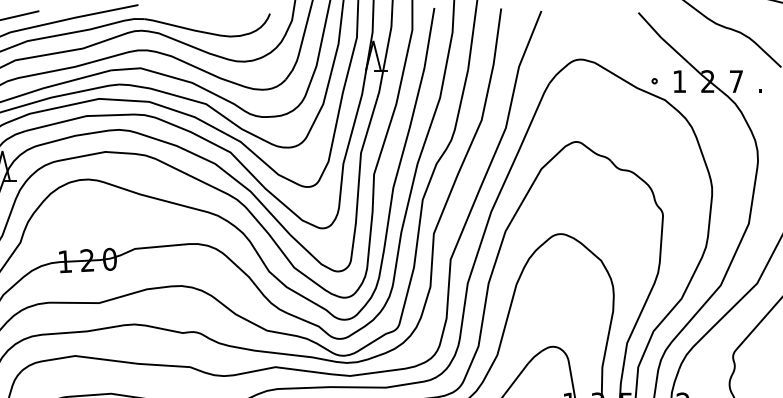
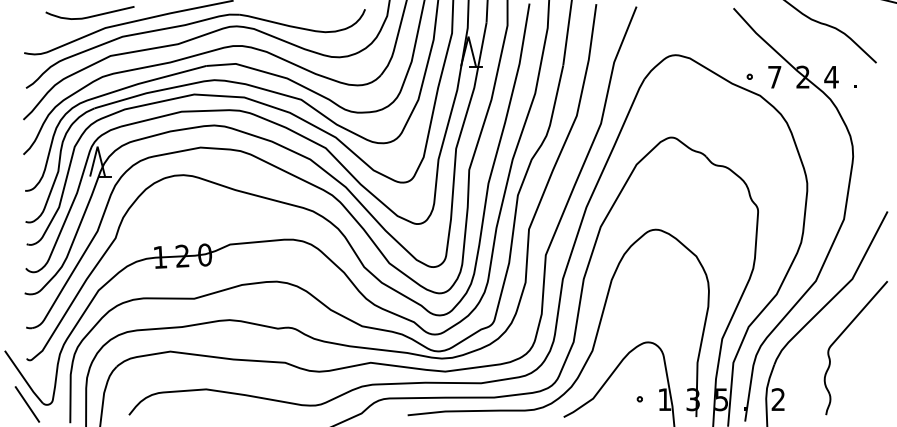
text: (679, 81) -> (774, 77), 1 -> 7
text: (736, 81) -> (831, 77), 7 -> 4

